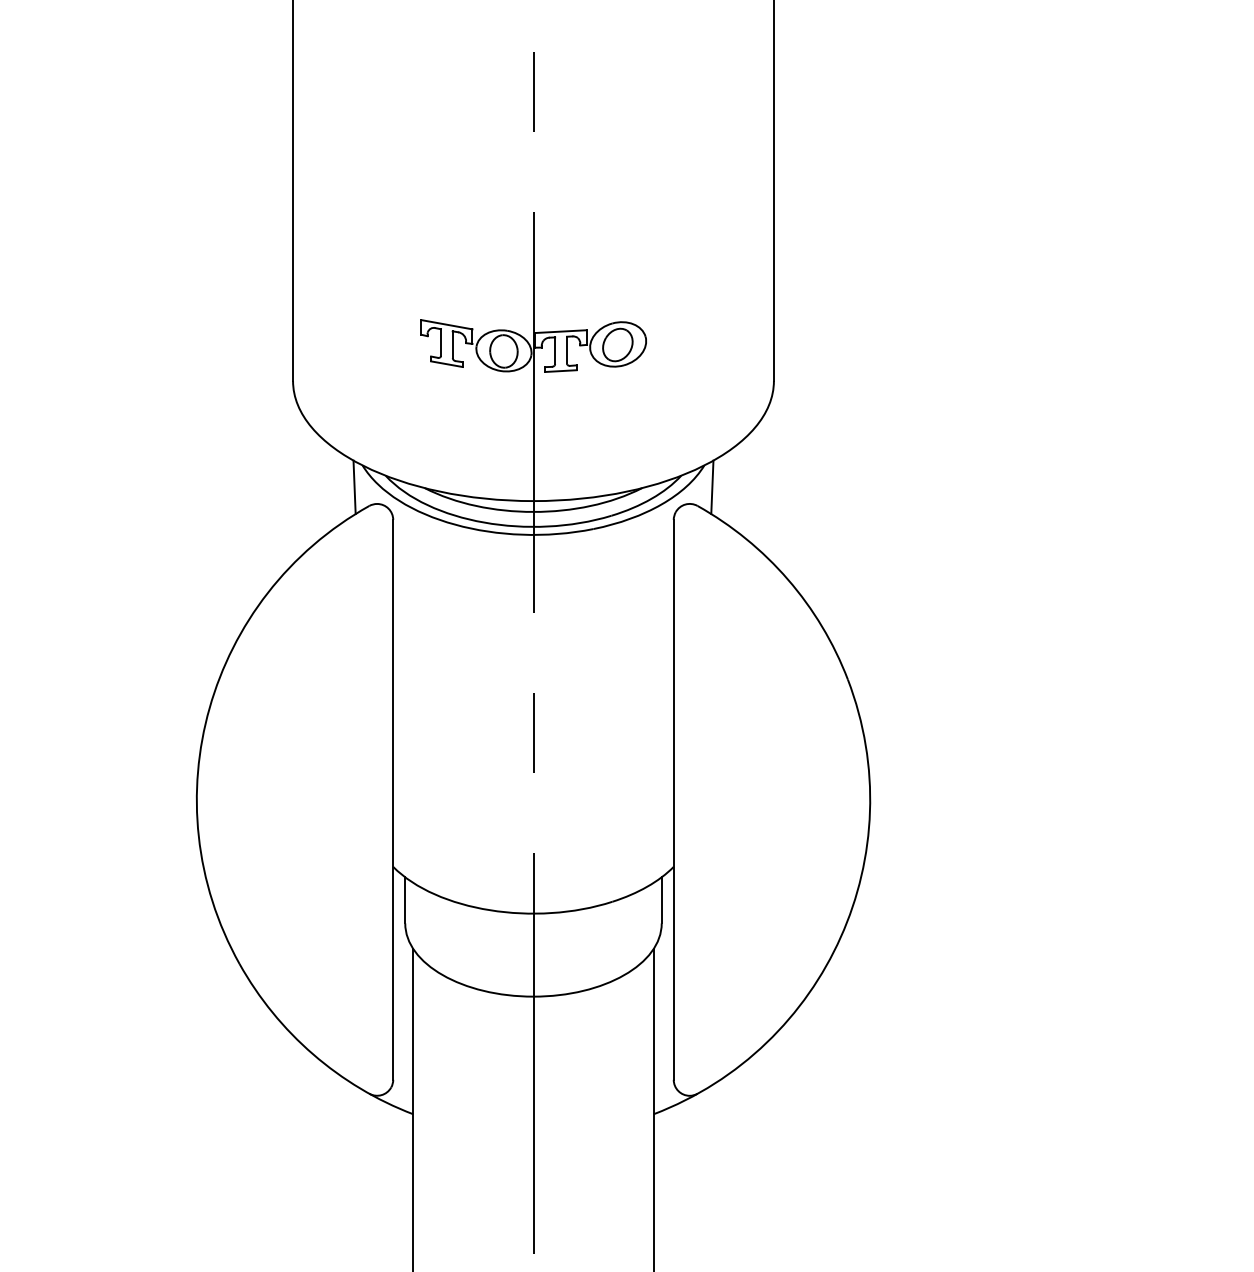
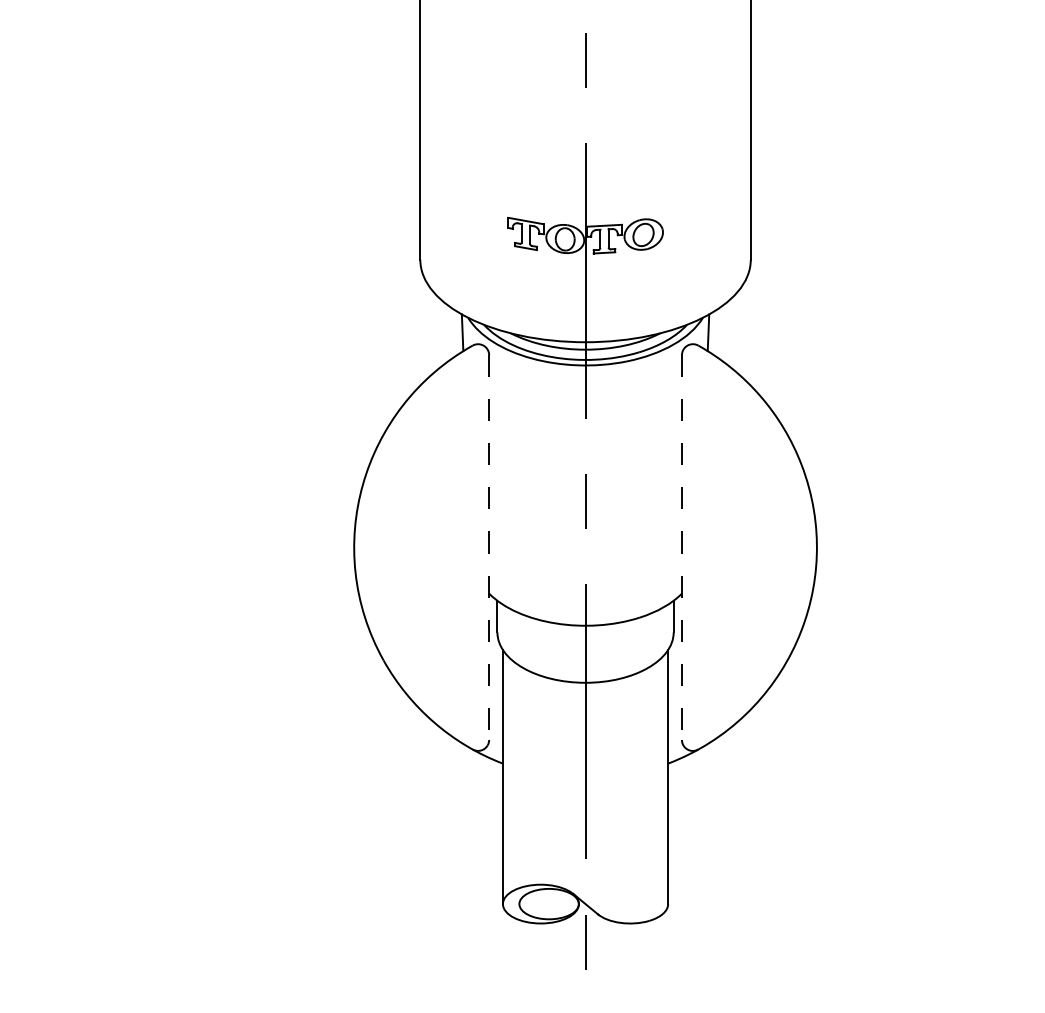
line: (393, 801) -> (489, 548), solid -> dashed
line: (673, 801) -> (681, 548), solid -> dashed

